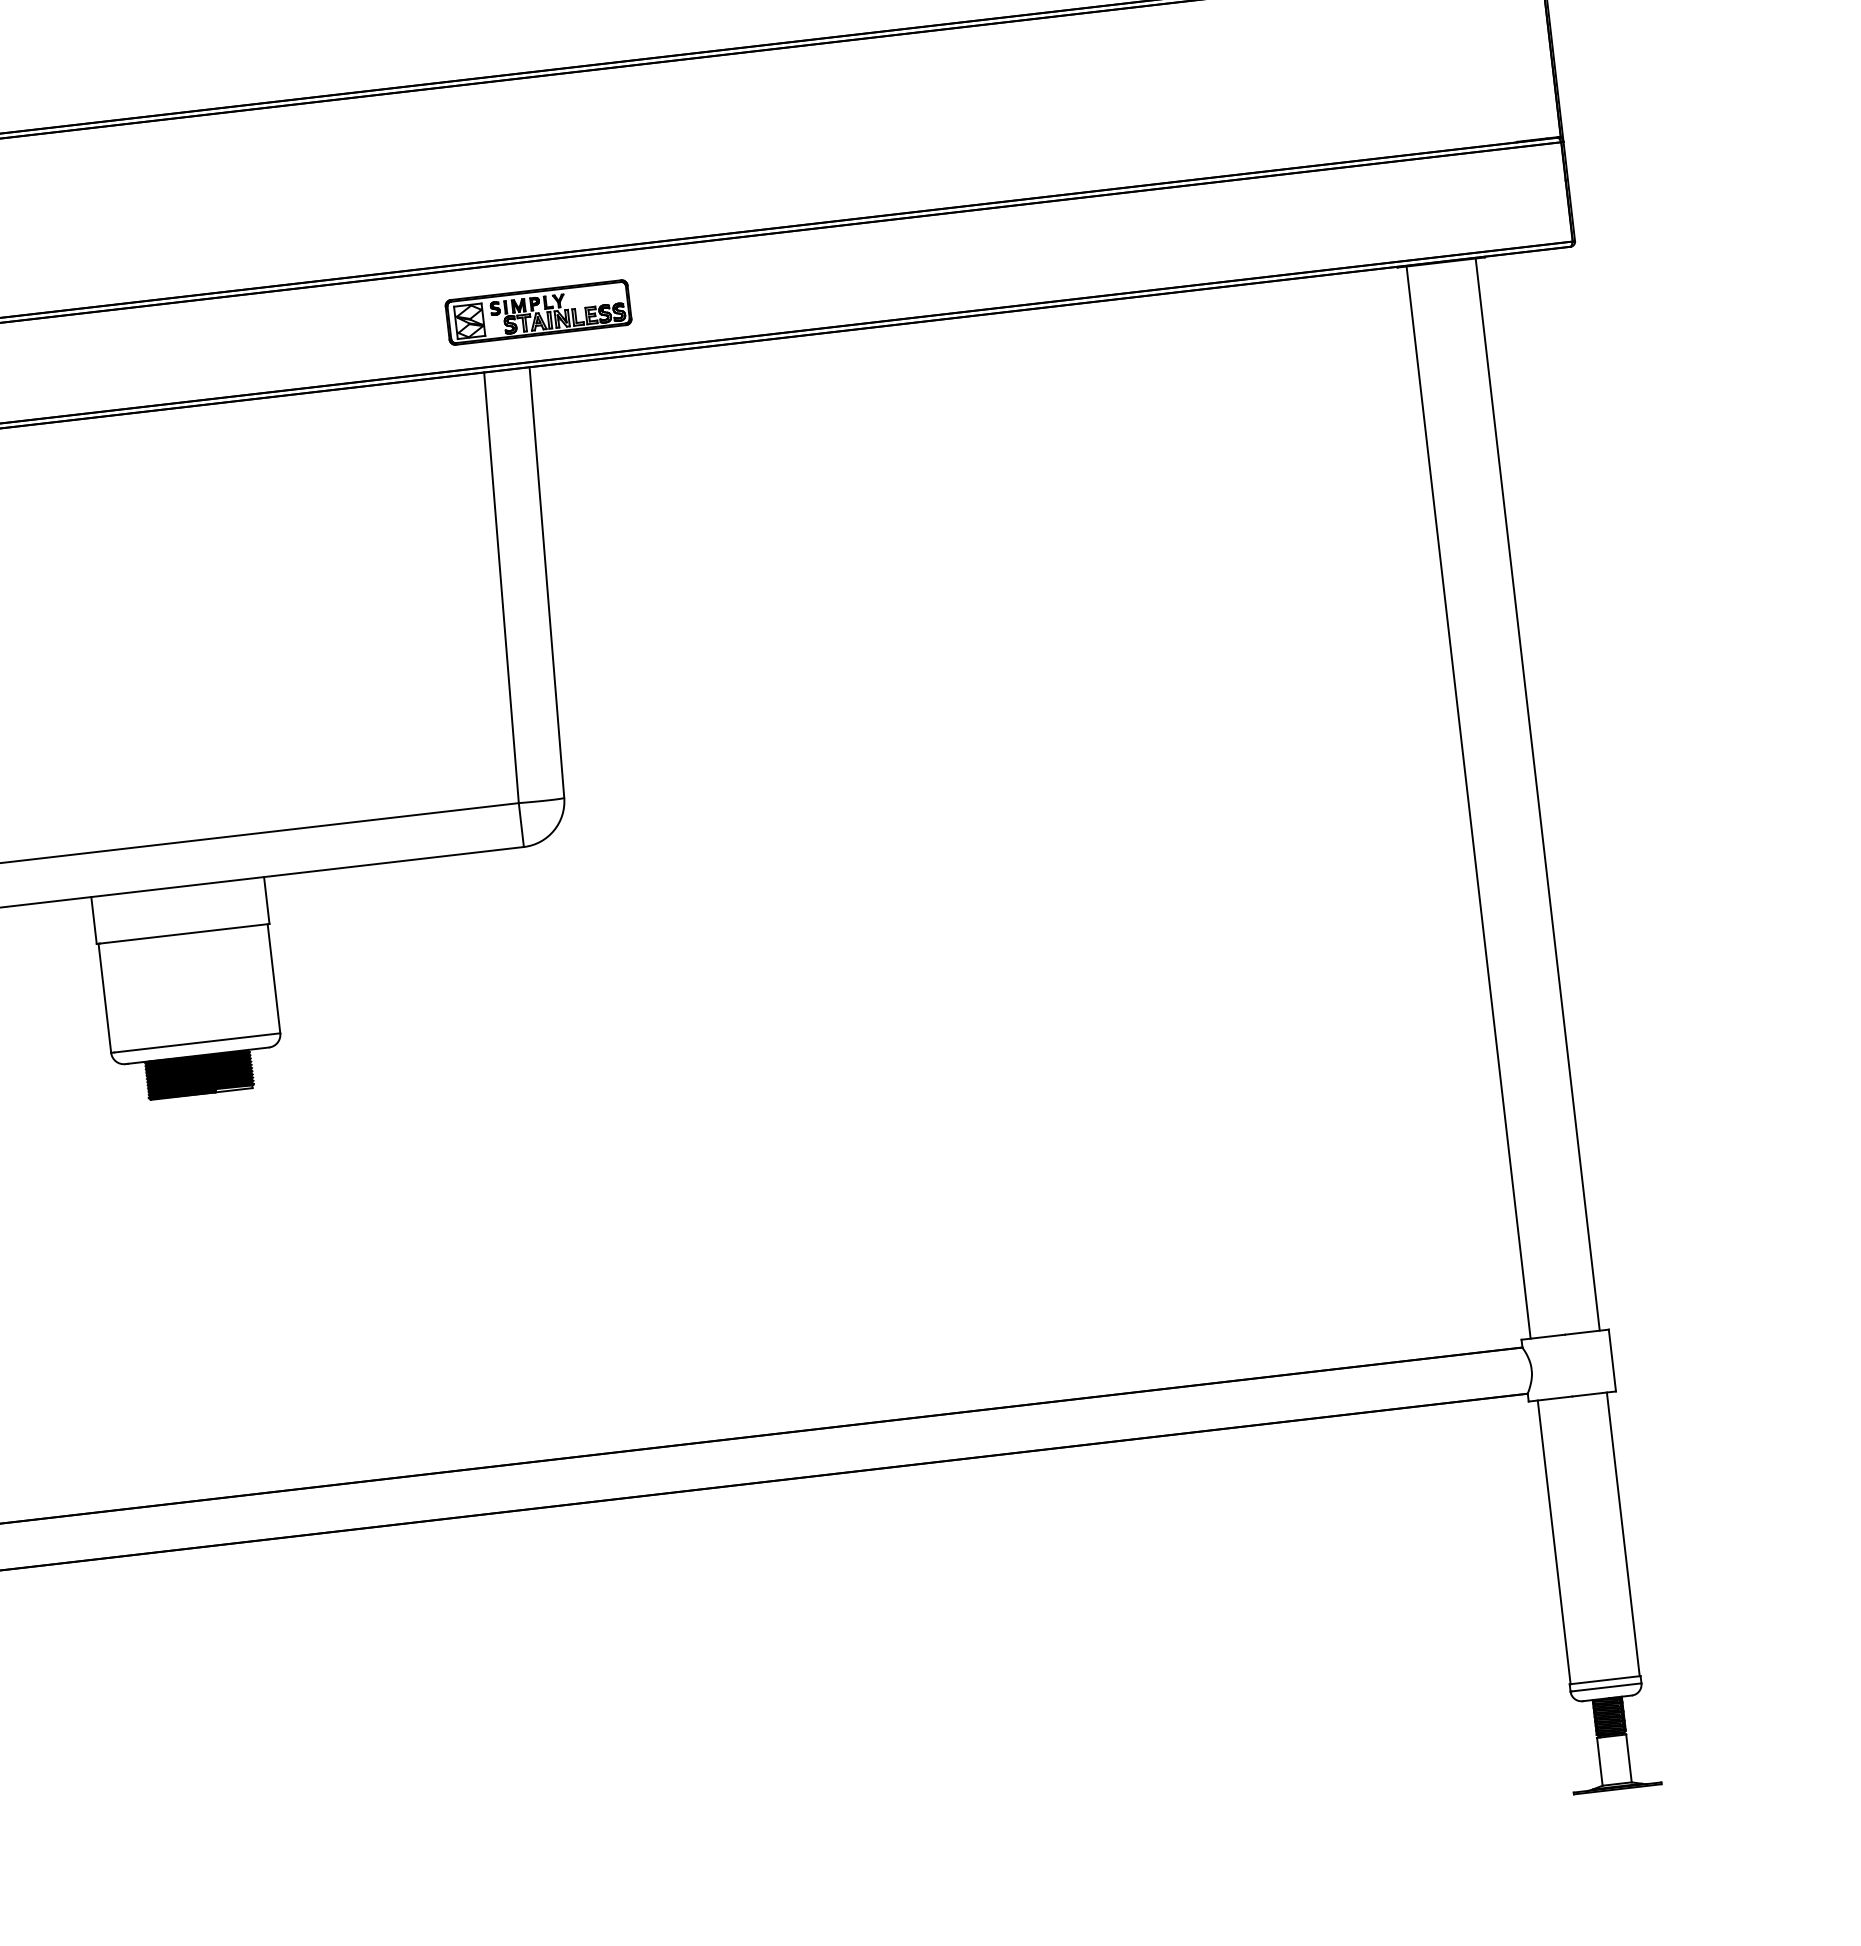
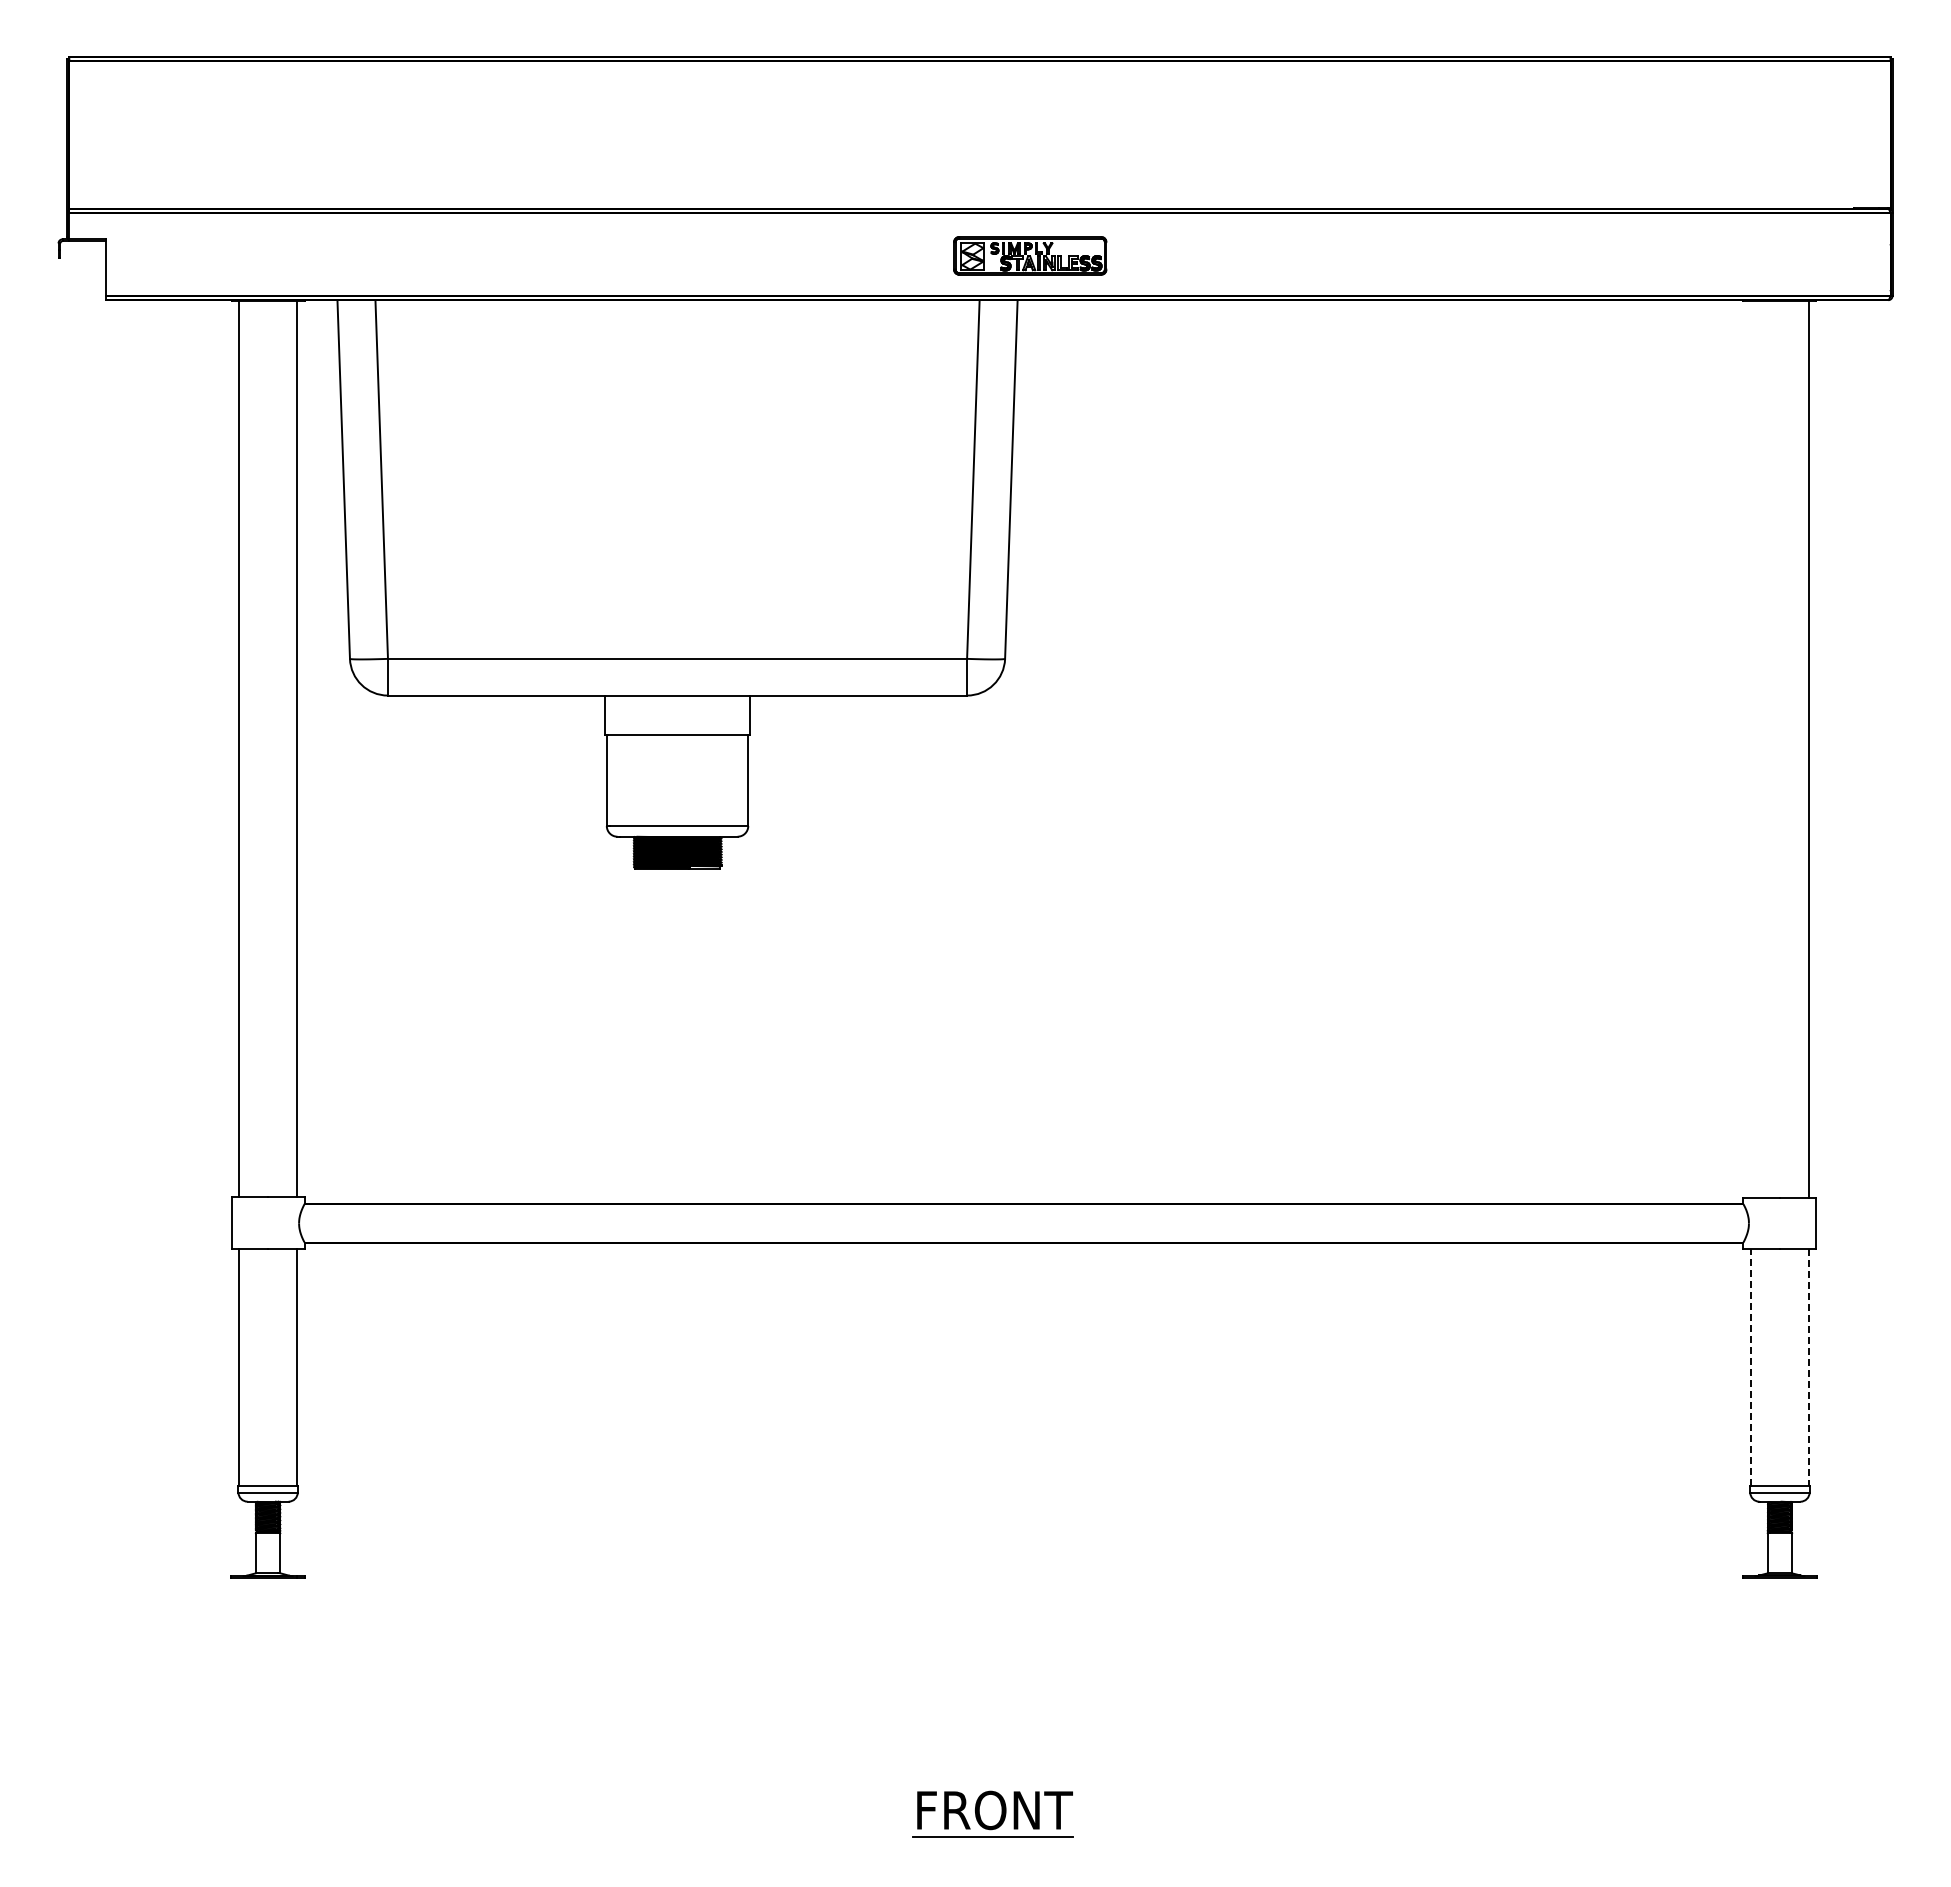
line: (1469, 801) -> (1751, 748), removed
line: (1622, 1533) -> (1808, 1367), solid -> dashed
line: (1554, 1541) -> (1751, 1367), solid -> dashed

